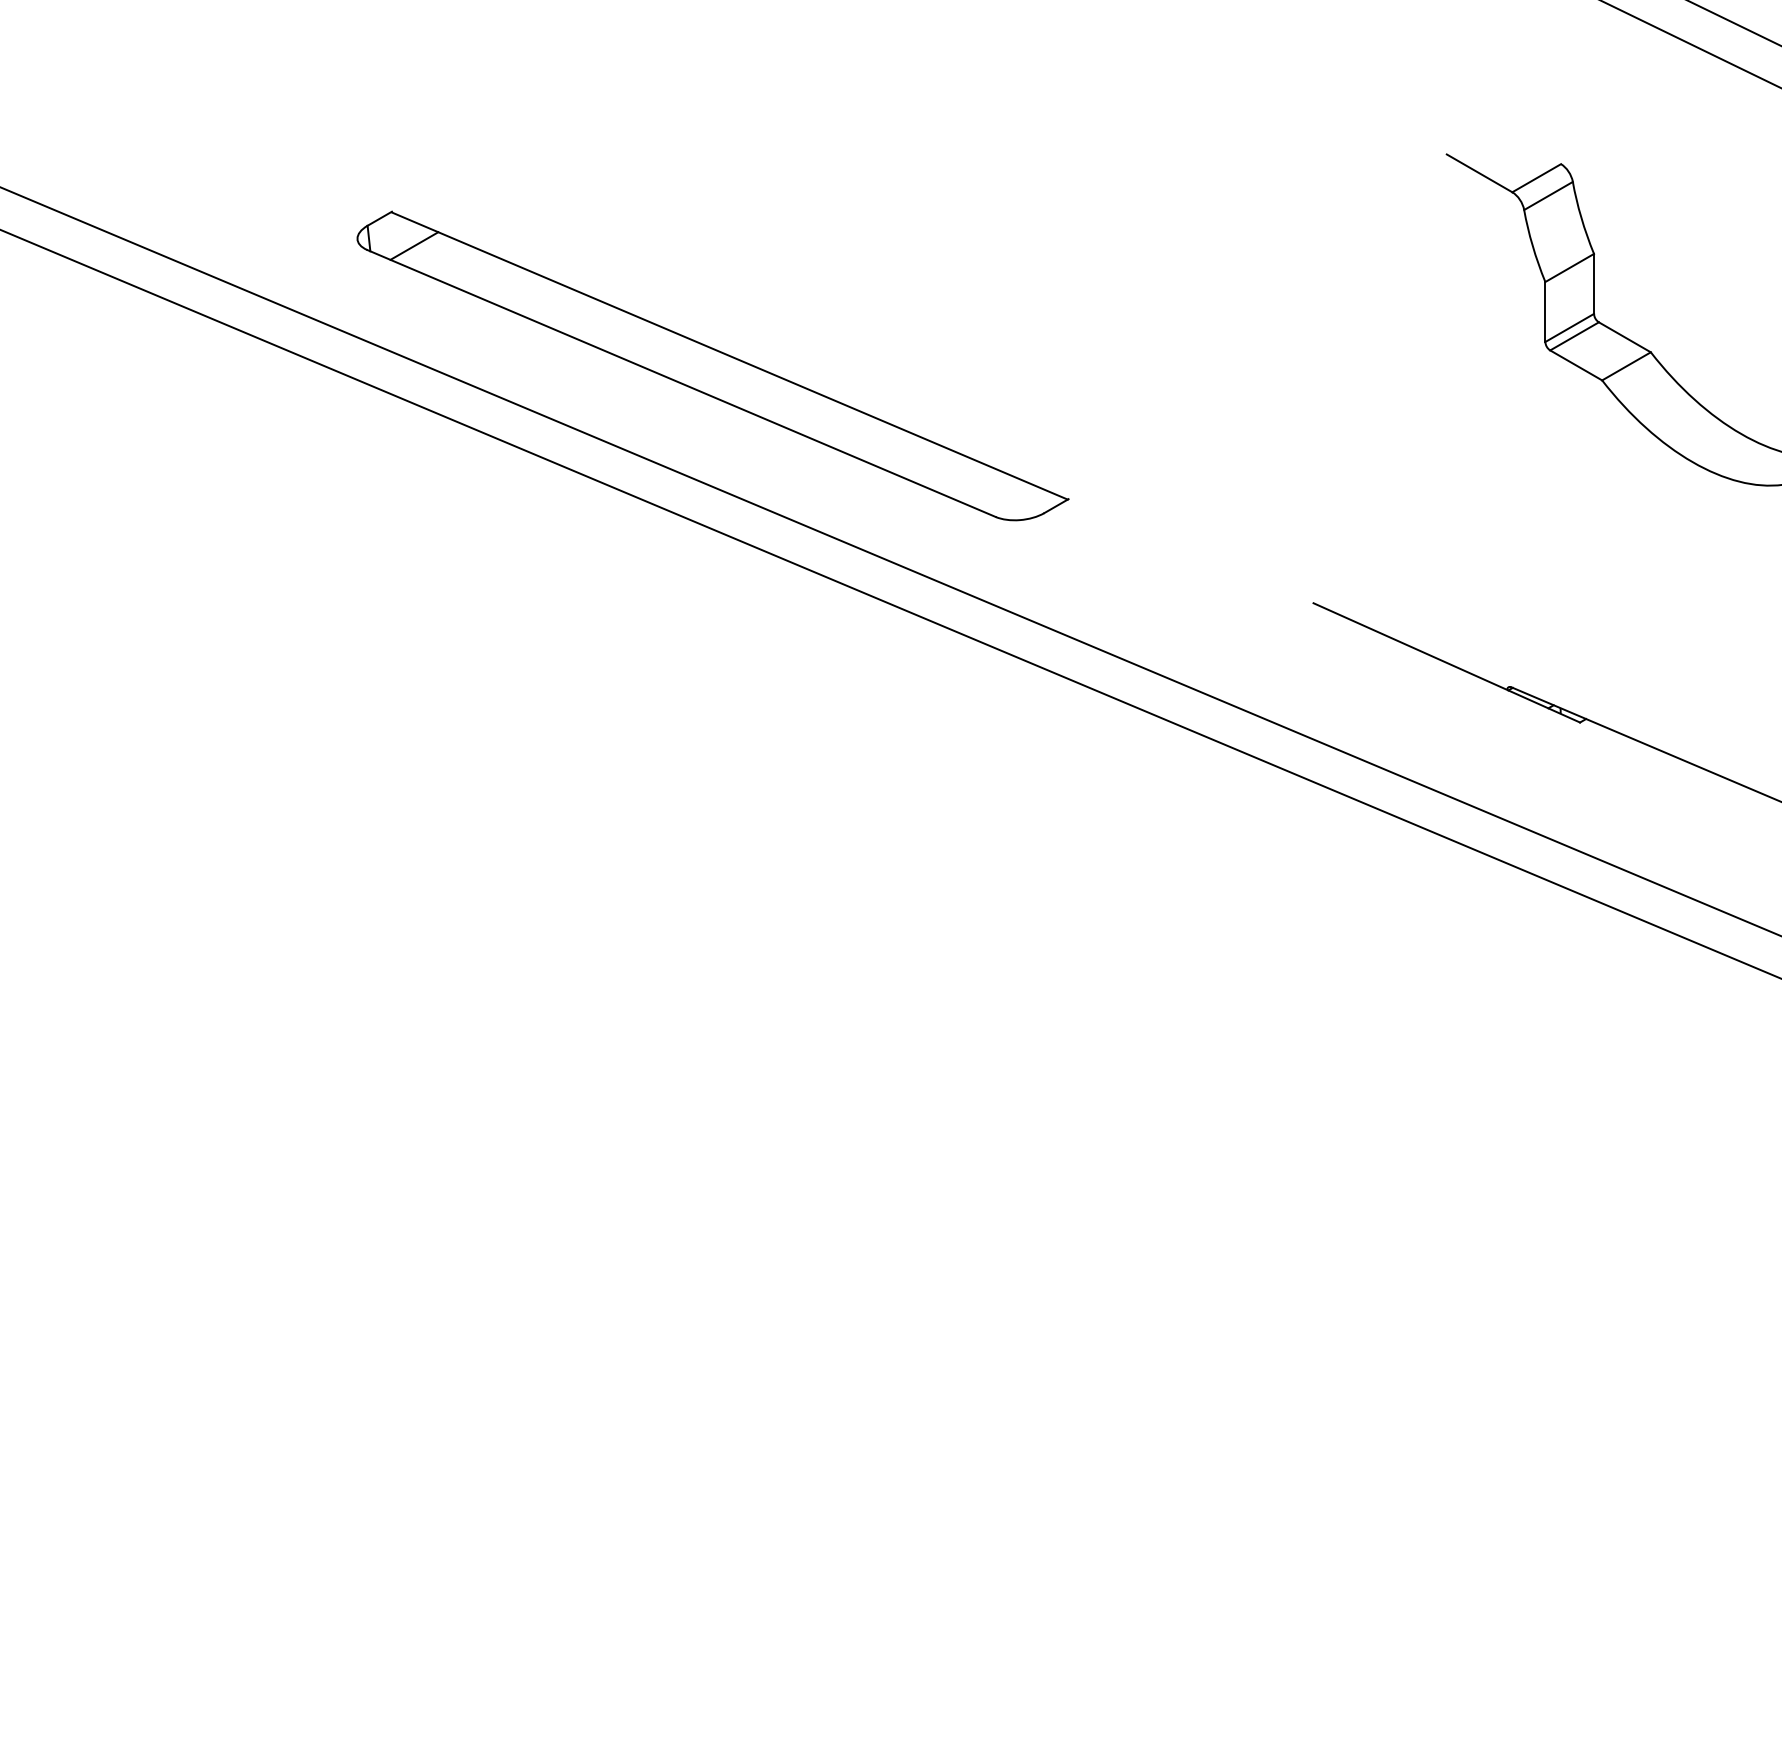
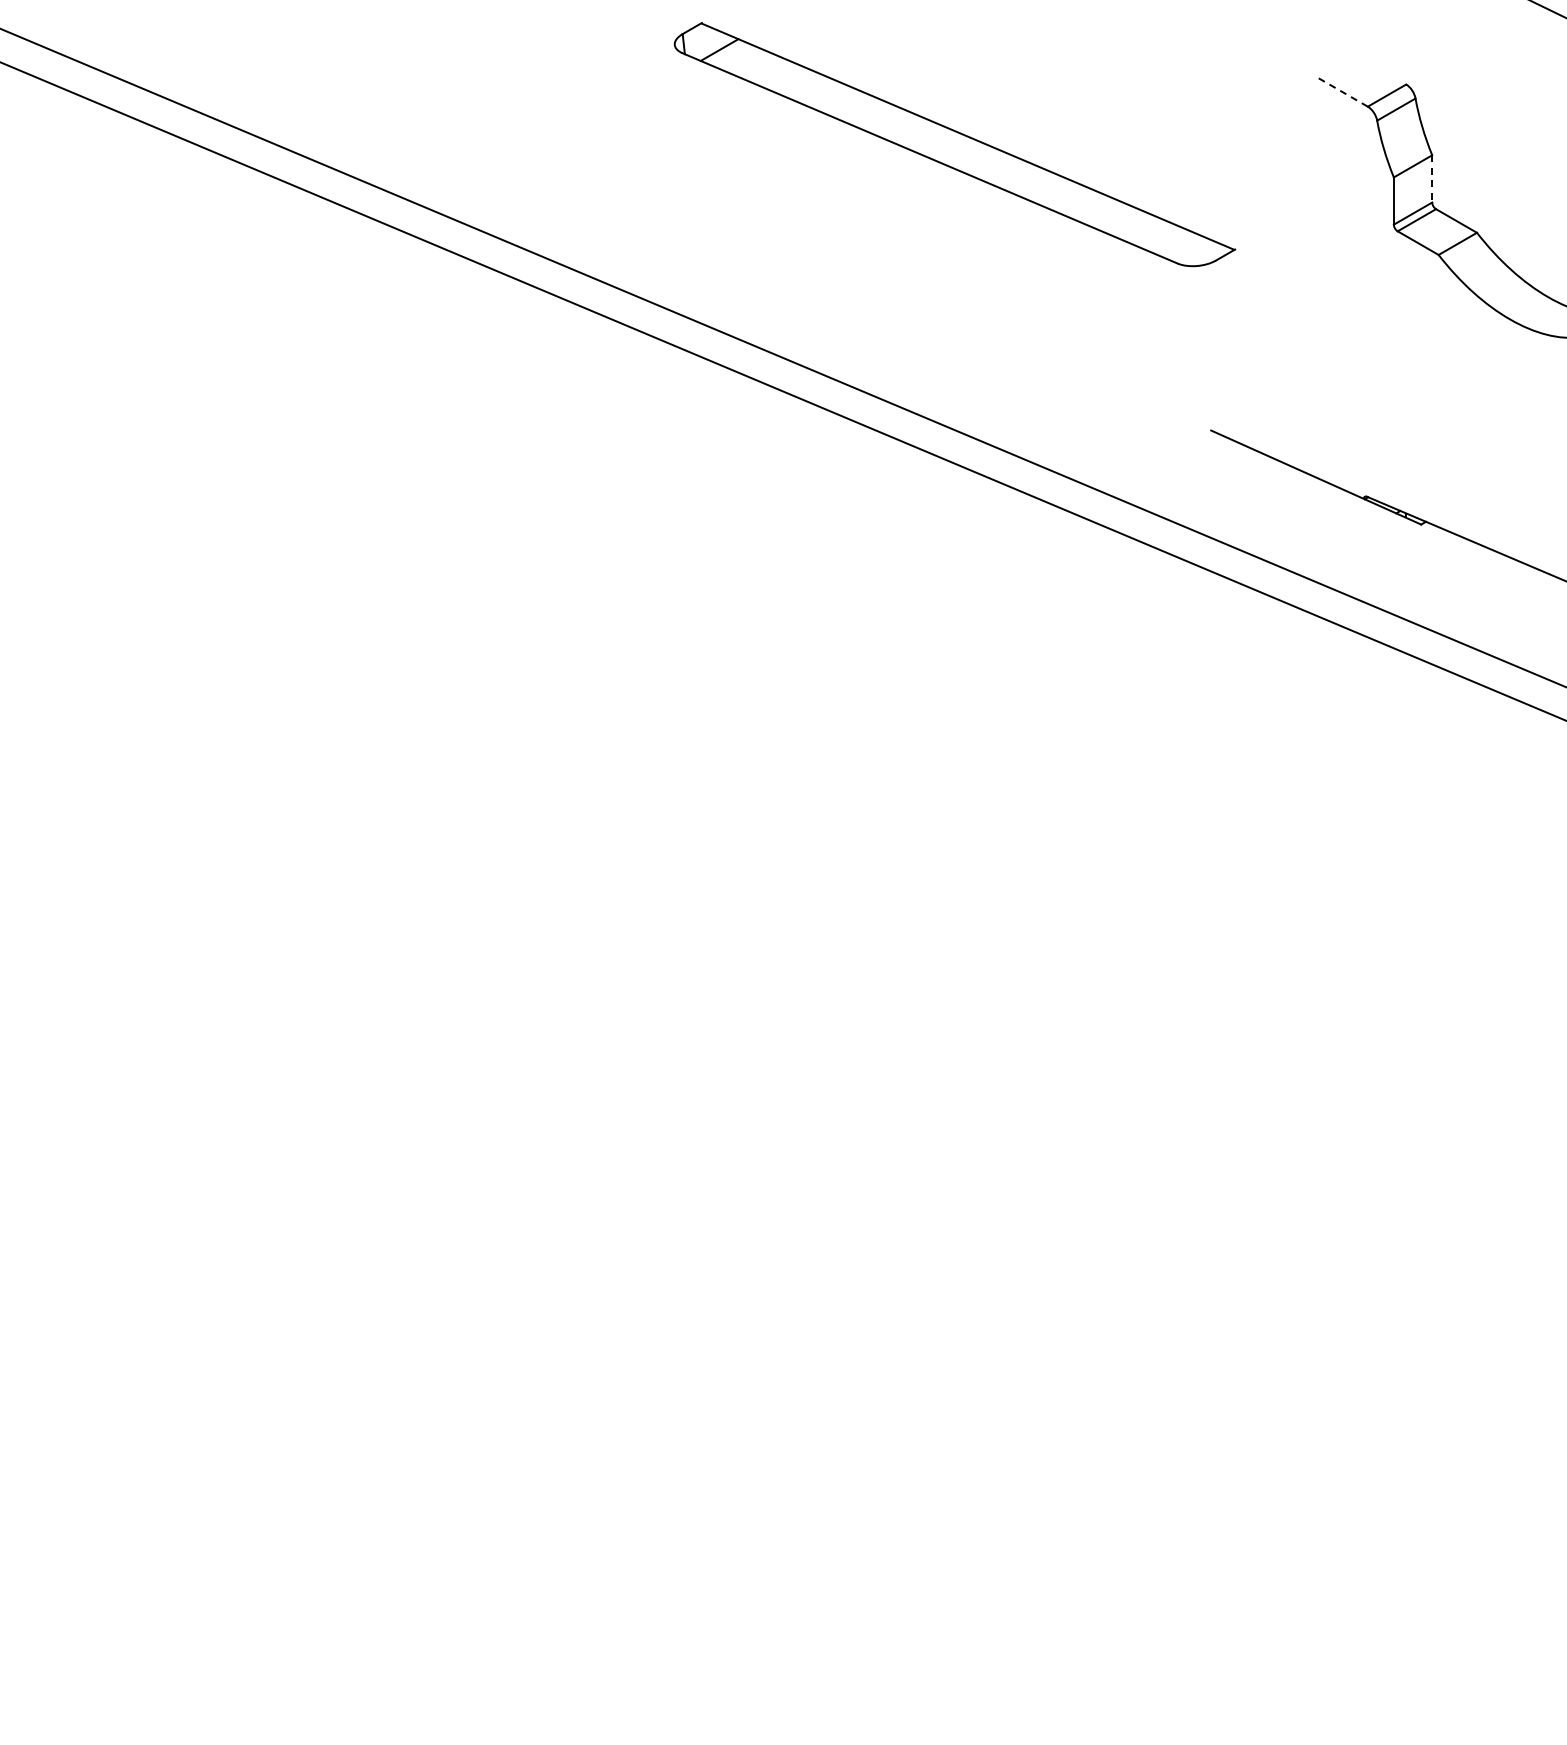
line: (1480, 173) -> (1342, 91), solid -> dashed
line: (1594, 283) -> (1432, 178), solid -> dashed
part: (712, 365) -> (954, 144), moved

